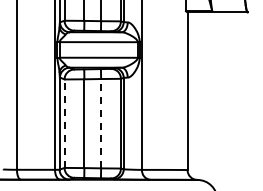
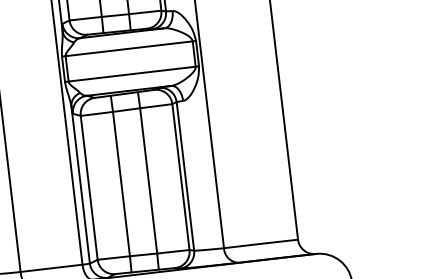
line: (64, 123) -> (89, 187), dashed -> solid
line: (101, 123) -> (149, 180), dashed -> solid

